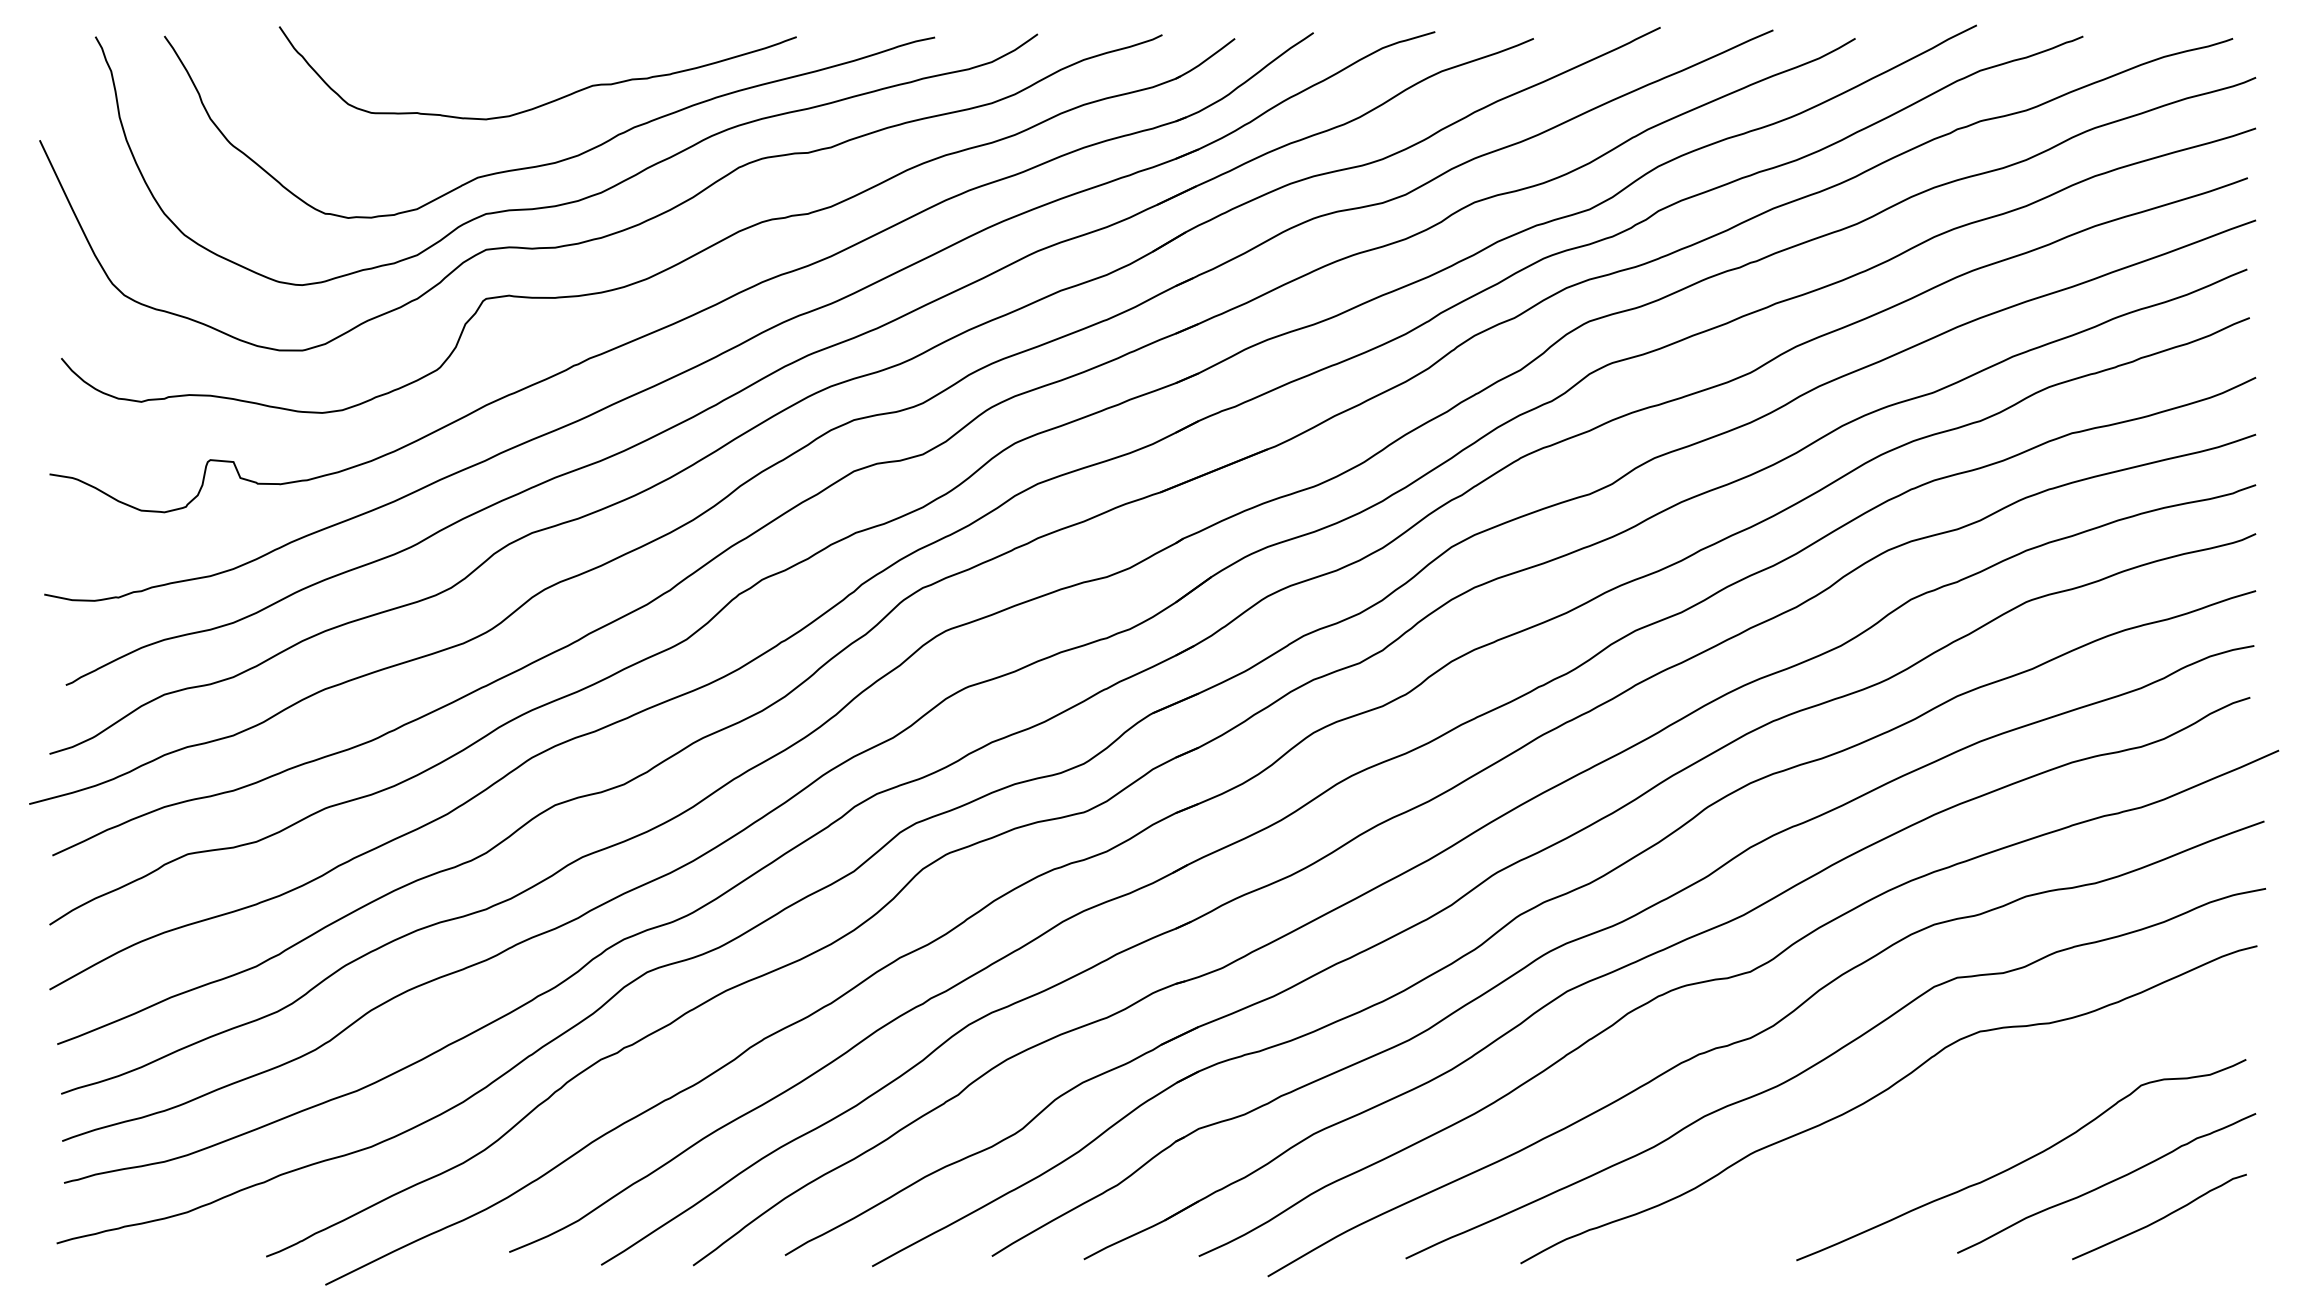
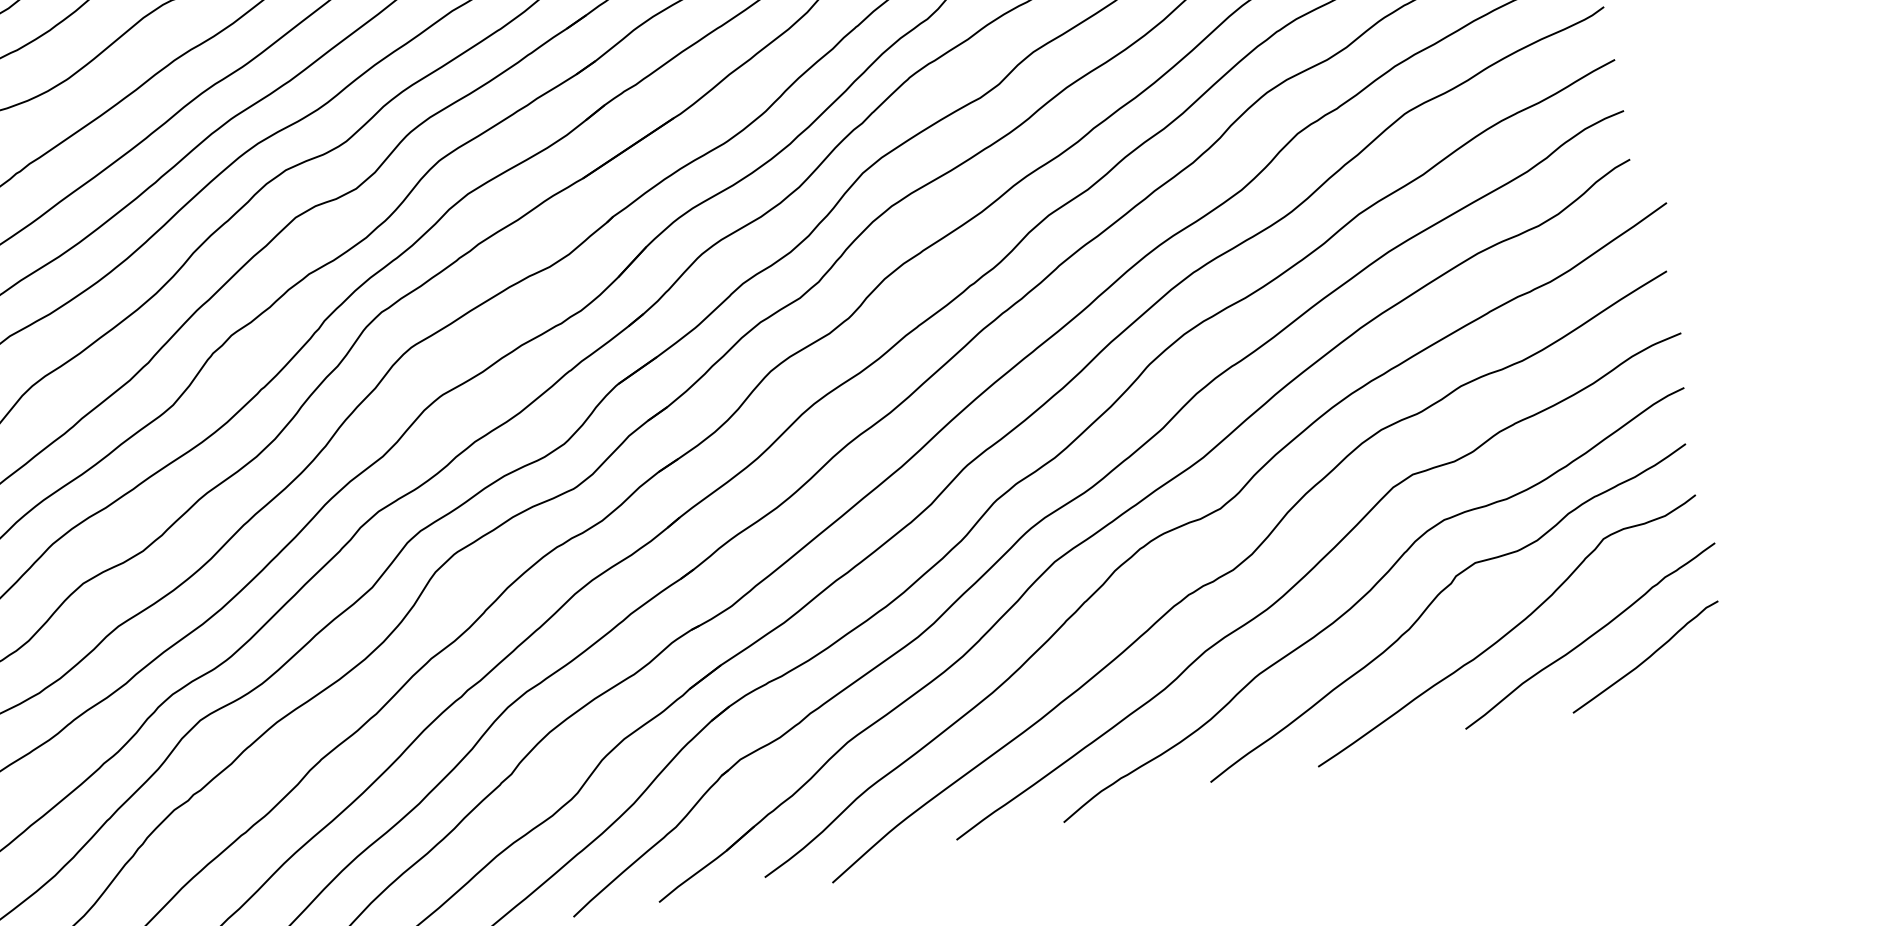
curve: (1952, 1113) -> (1434, 601), added

